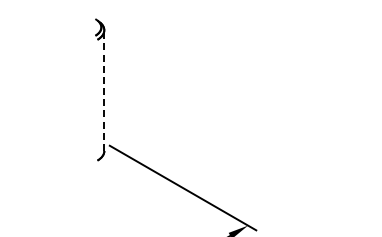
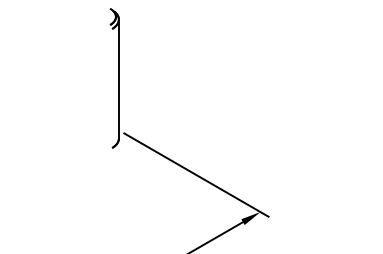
line: (103, 90) -> (118, 78), dashed -> solid

